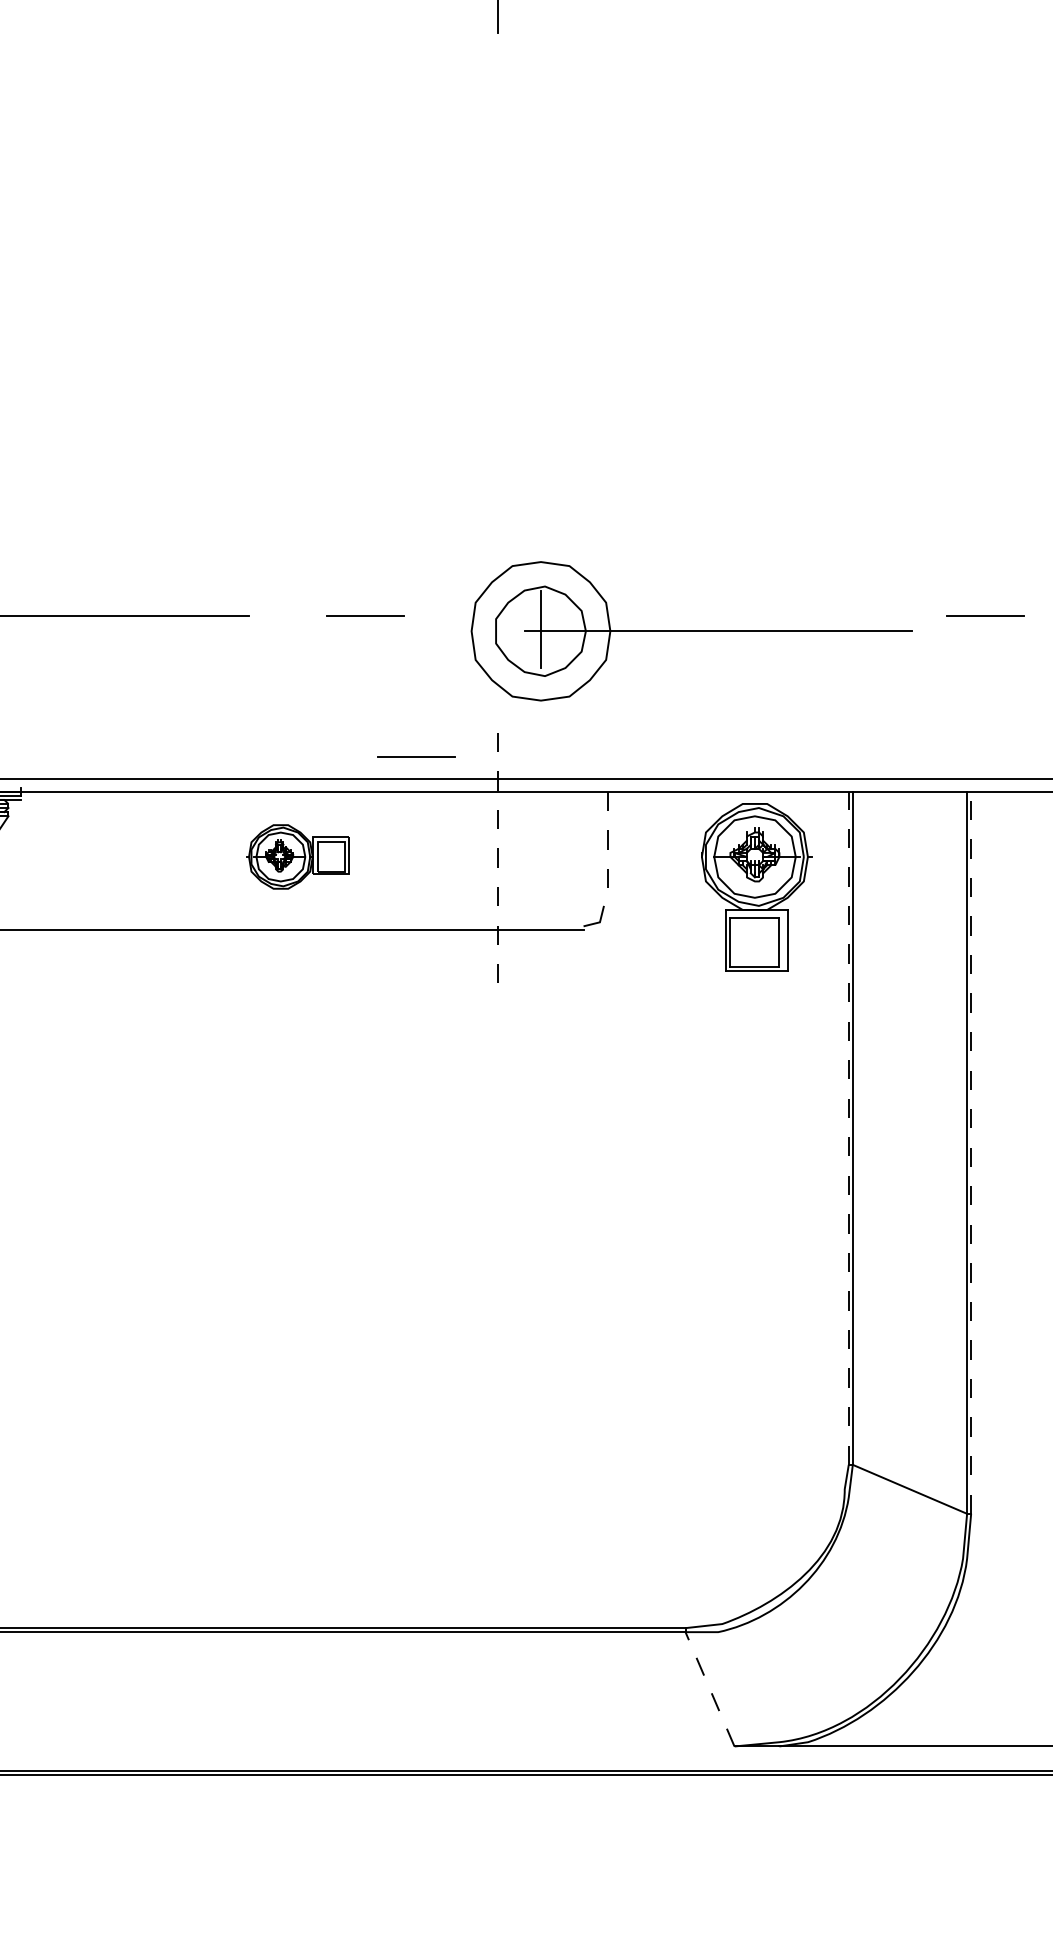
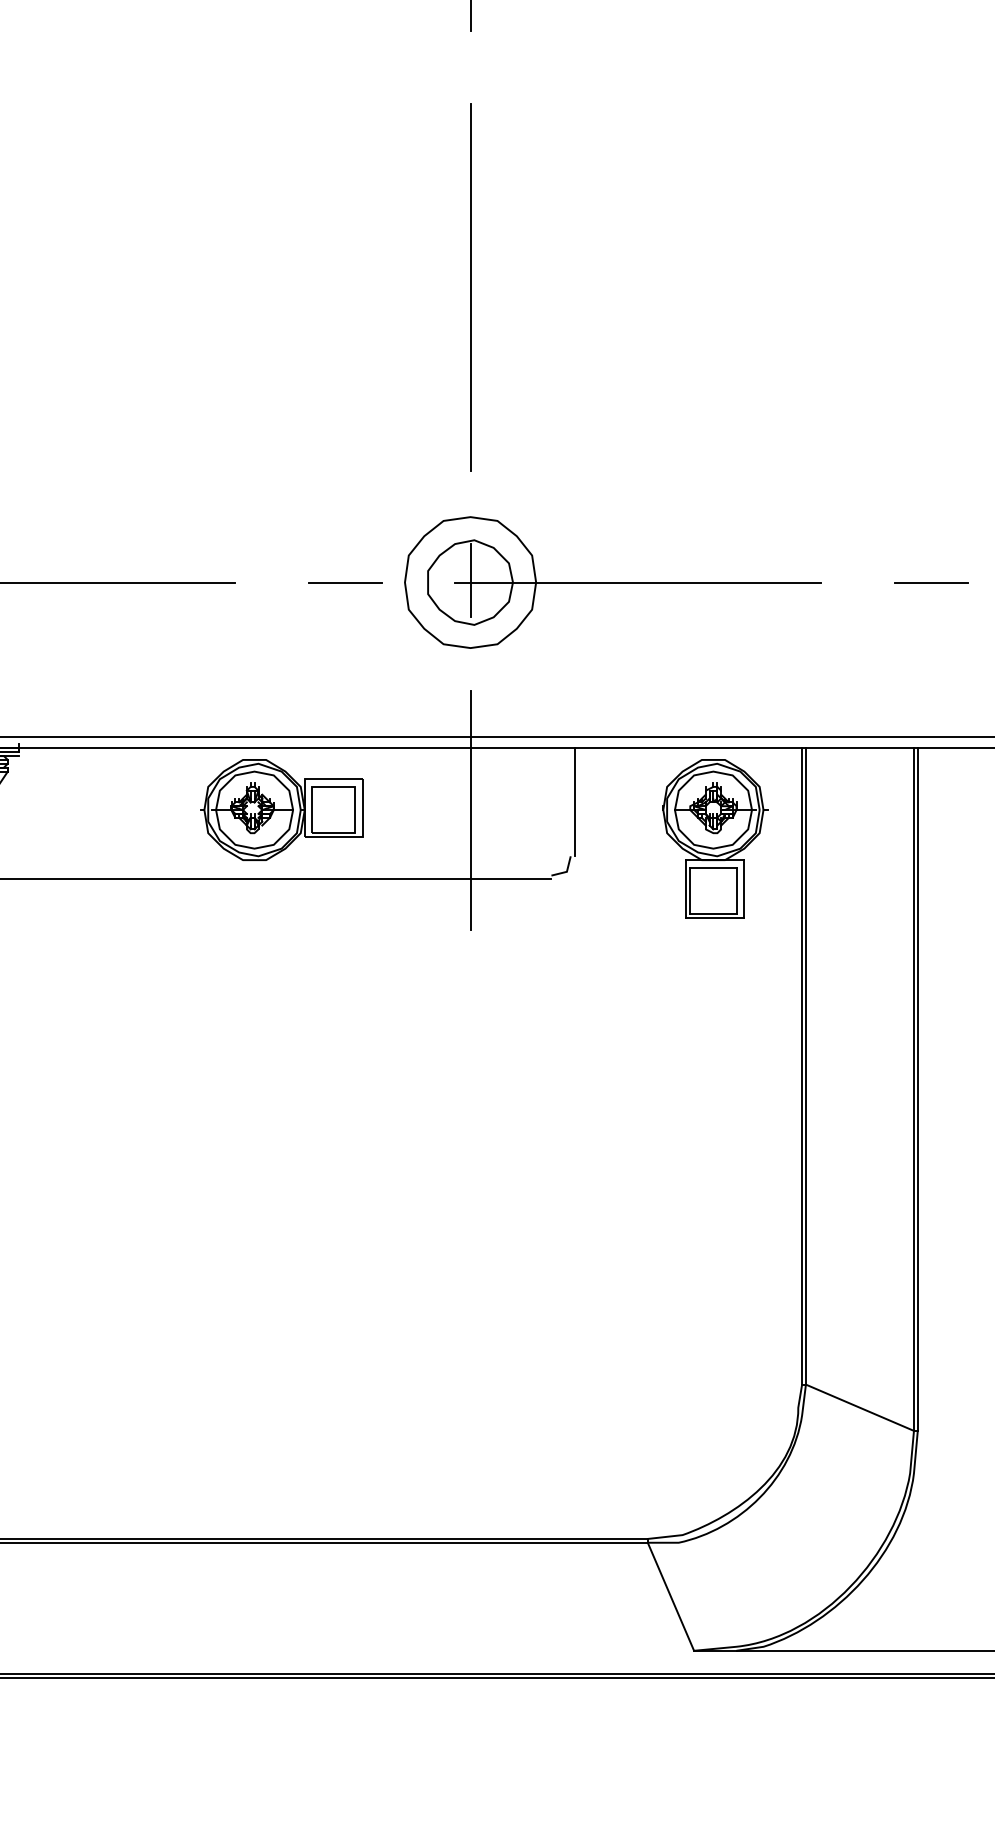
line: (497, 303) -> (470, 286), added
part: (691, 631) -> (612, 582), moved
line: (416, 756) -> (393, 715), removed
line: (608, 849) -> (575, 802), dashed -> solid
part: (297, 856) -> (281, 809), size x1.67
line: (498, 856) -> (471, 809), dashed -> solid
line: (848, 1128) -> (801, 1066), dashed -> solid
line: (971, 1152) -> (918, 1089), dashed -> solid
line: (709, 1688) -> (670, 1596), dashed -> solid

